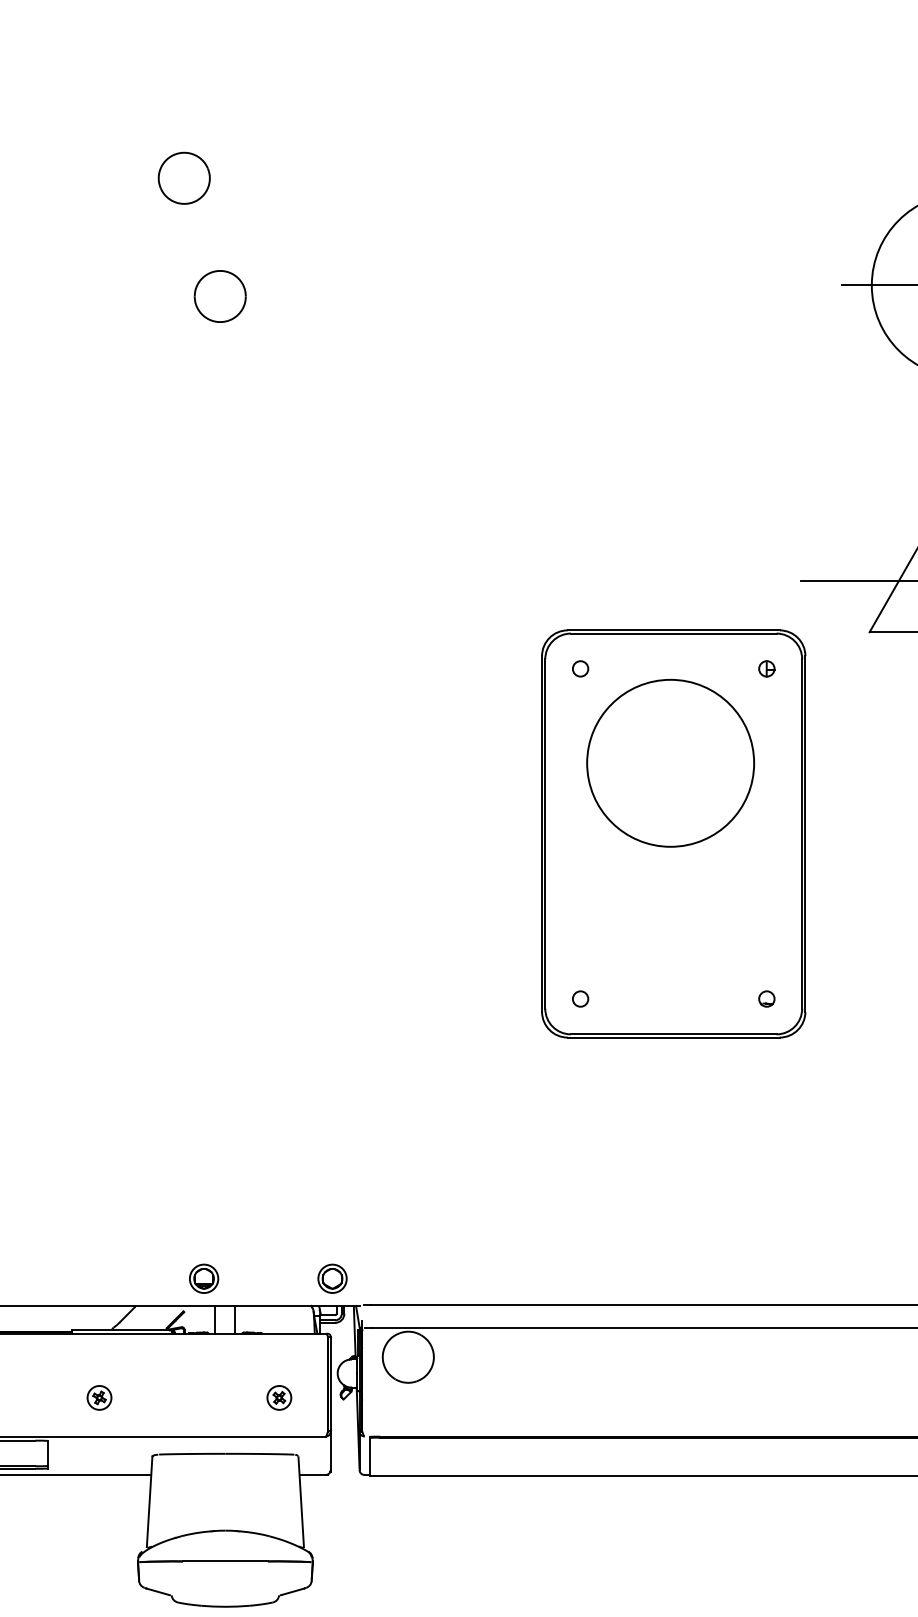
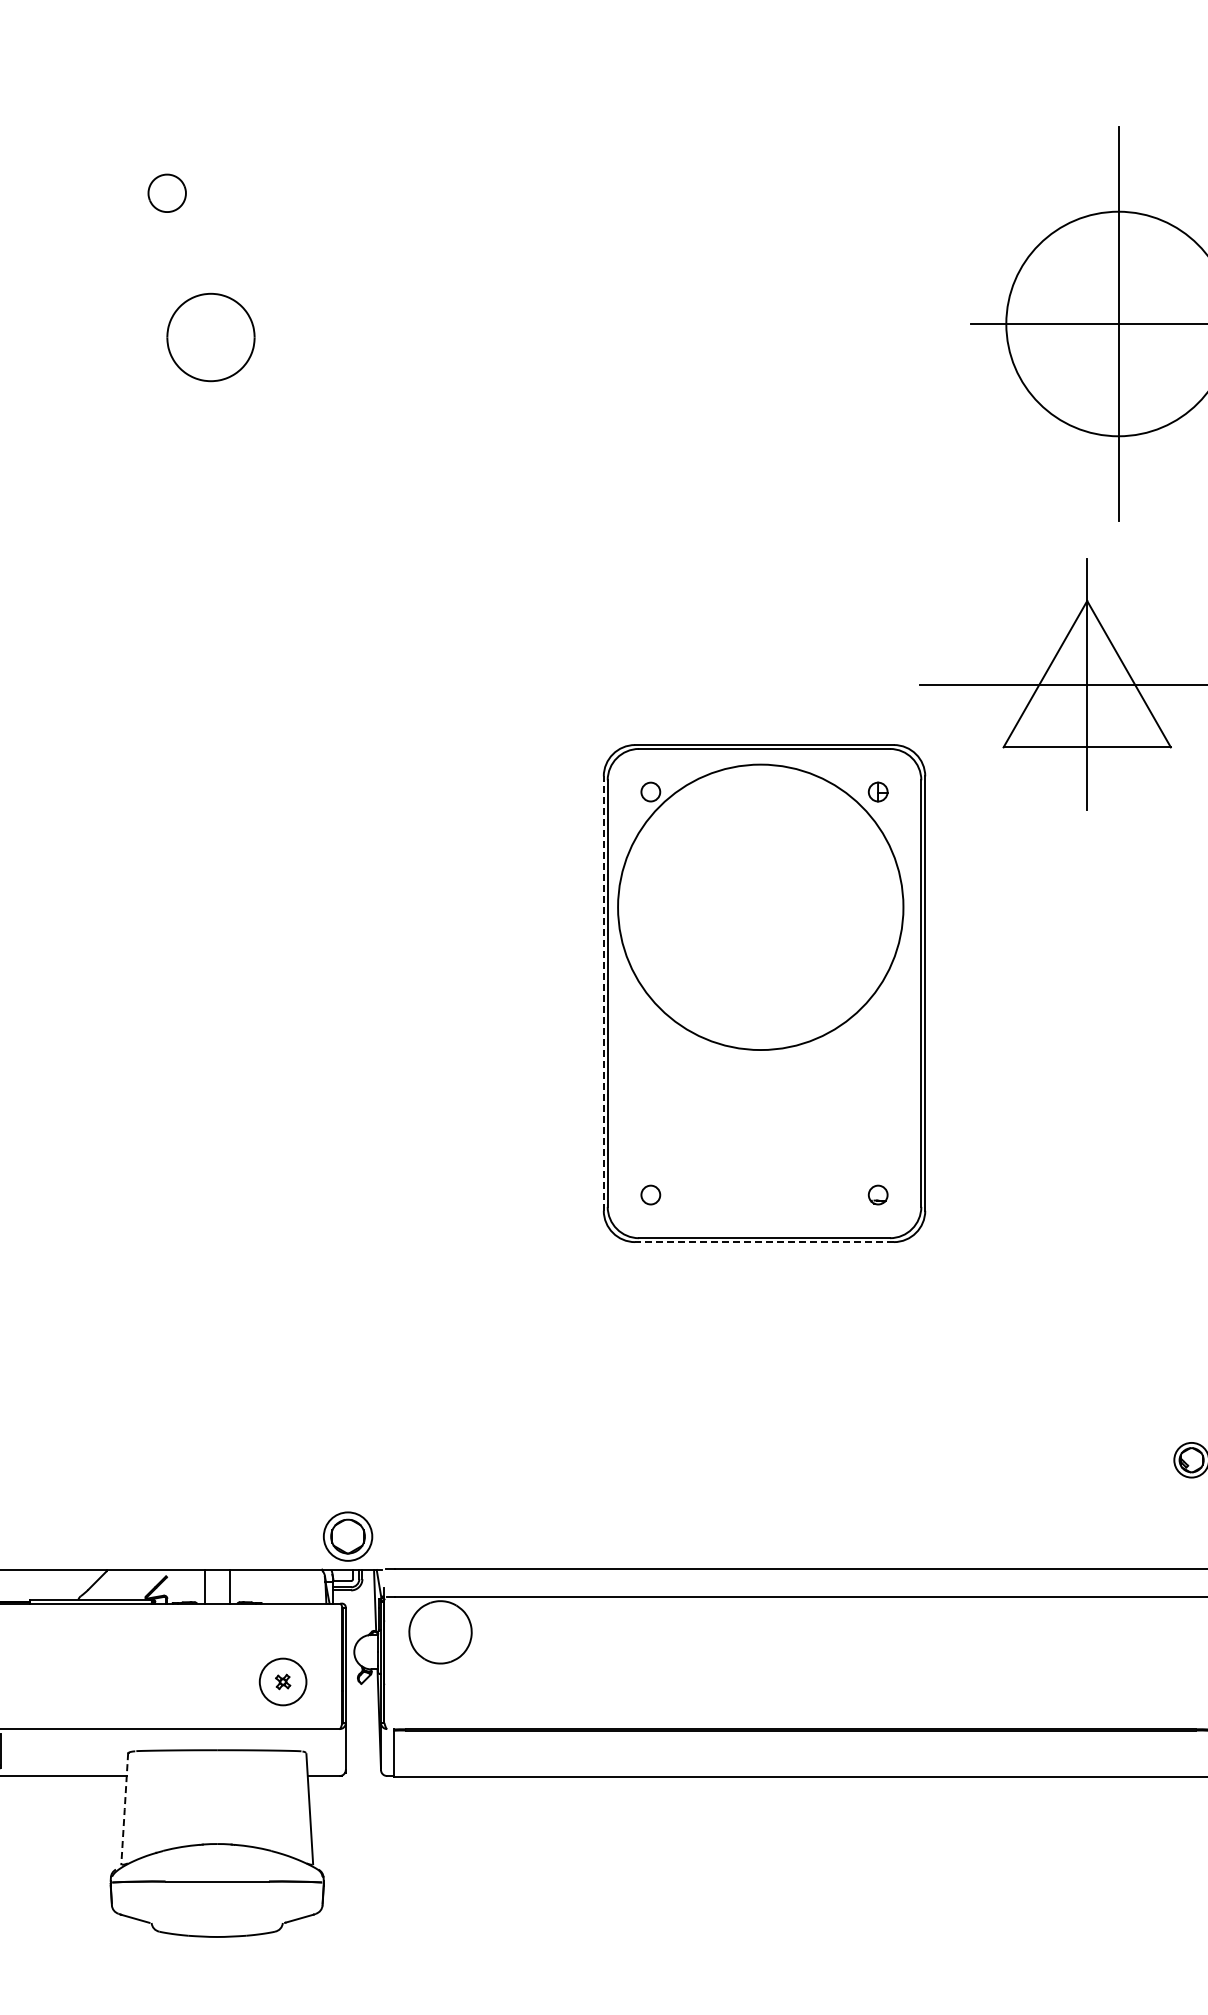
part: (184, 178) -> (167, 193), size x0.6
part: (219, 296) -> (210, 337), size x1.4
circle: (670, 763) -> (760, 907), size x1.4
line: (541, 833) -> (603, 993), solid -> dashed
line: (673, 1037) -> (764, 1242), solid -> dashed
part: (204, 1278) -> (191, 1536), removed
part: (332, 1278) -> (347, 1536), size x1.4
part: (99, 1397) -> (63, 1681), removed
circle: (278, 1397) -> (282, 1681), size x1.6
line: (149, 1502) -> (124, 1809), solid -> dashed

